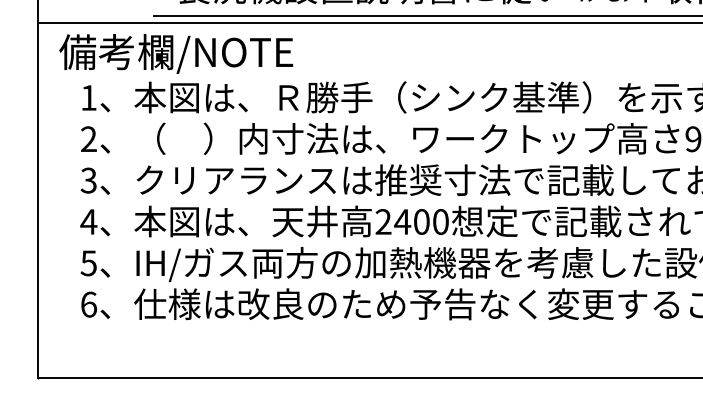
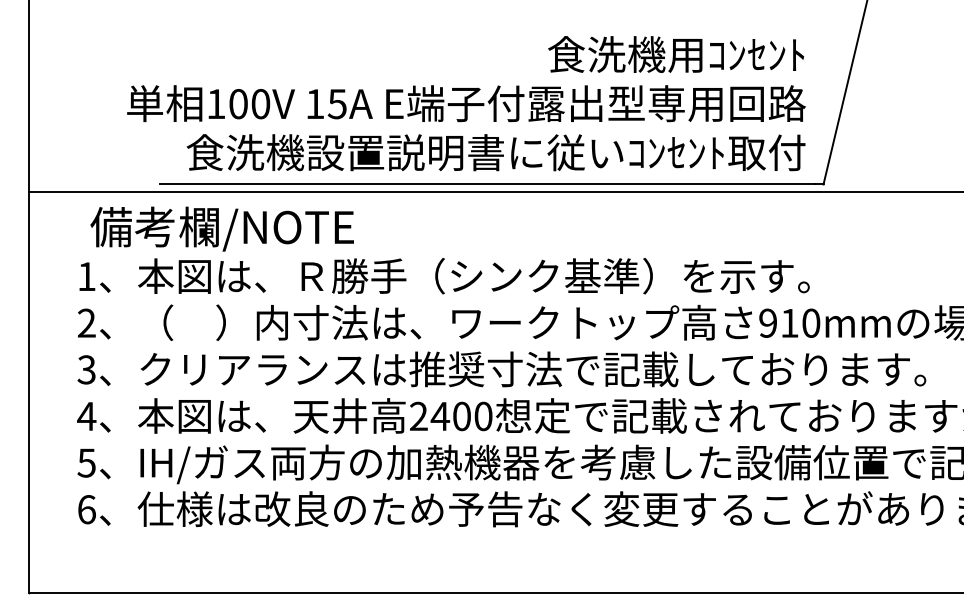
text: (175, 53) -> (221, 228), moved

